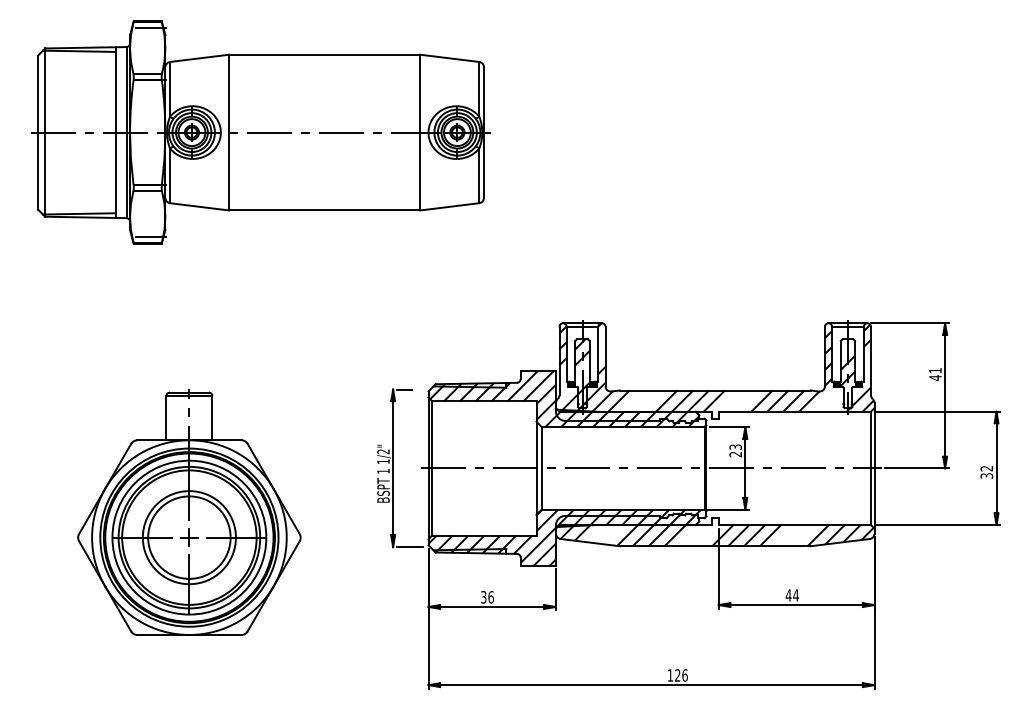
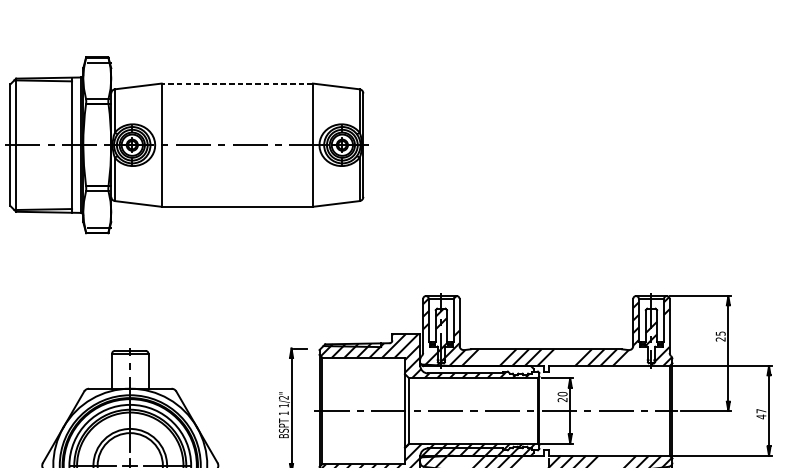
line: (324, 54) -> (237, 83), solid -> dashed
text: (935, 374) -> (720, 336), 41 -> 25
hatch: (627, 416) -> (476, 369), removed
text: (735, 446) -> (562, 393), 23 -> 20
text: (986, 472) -> (761, 414), 32 -> 47

